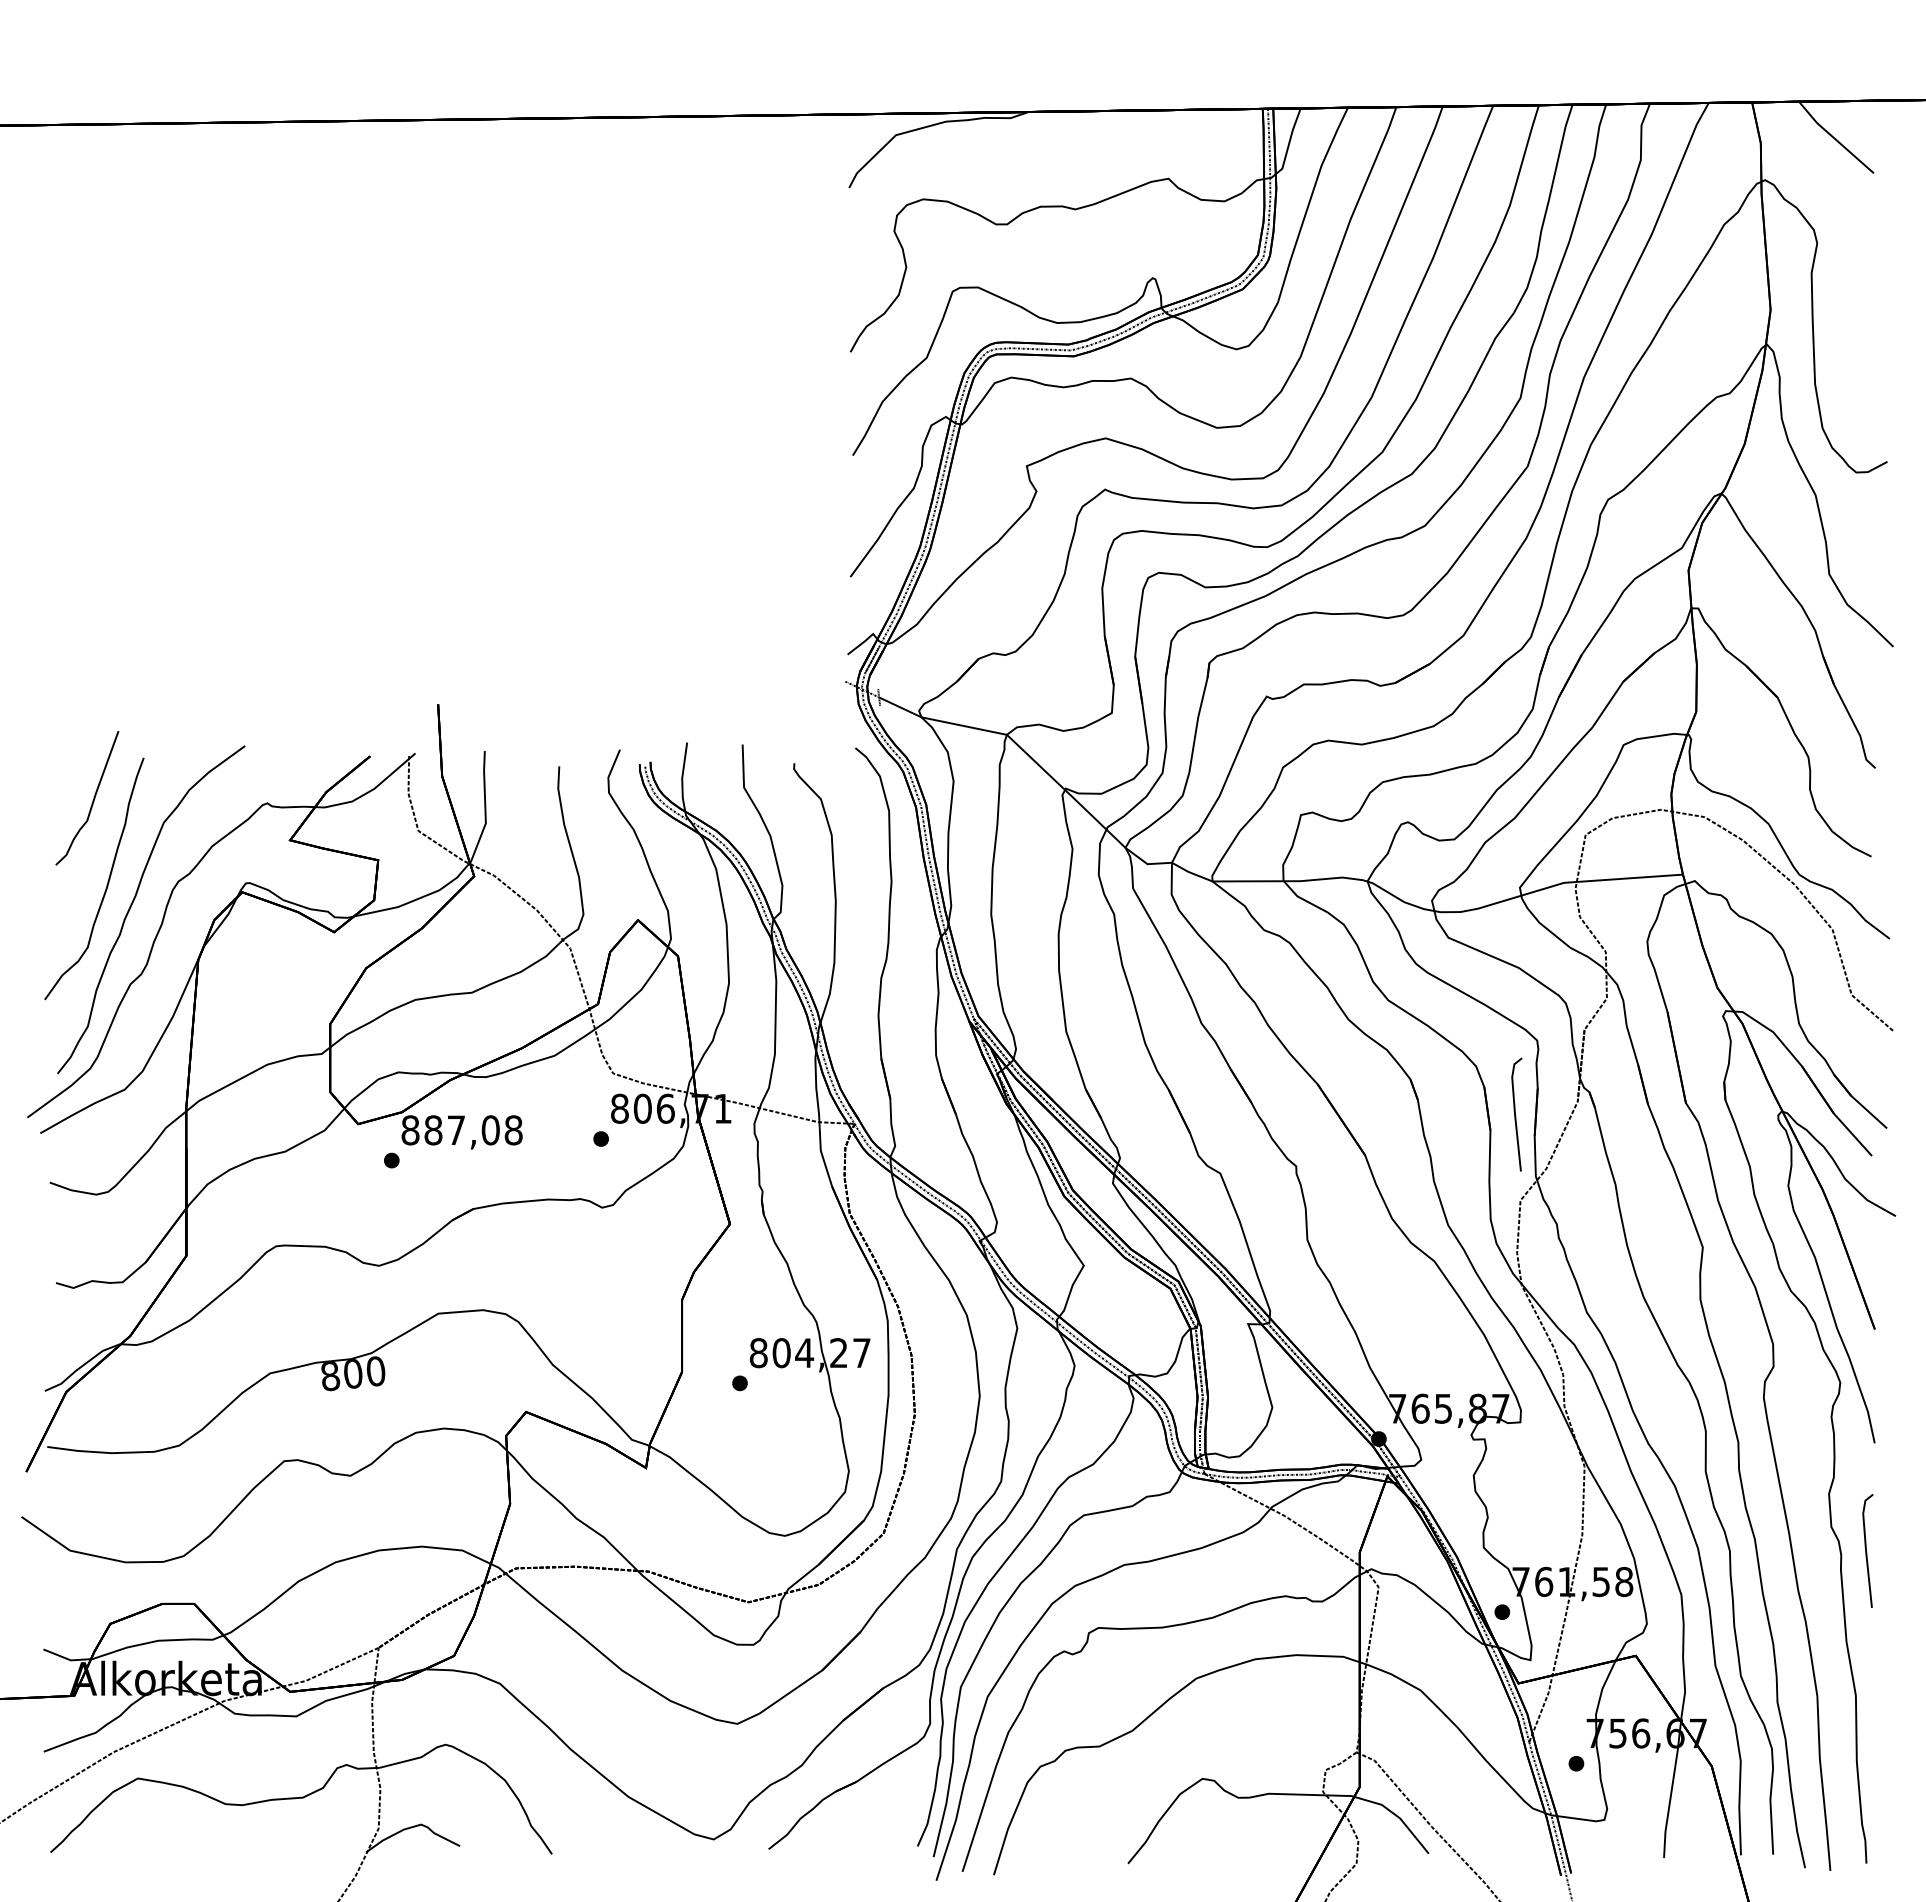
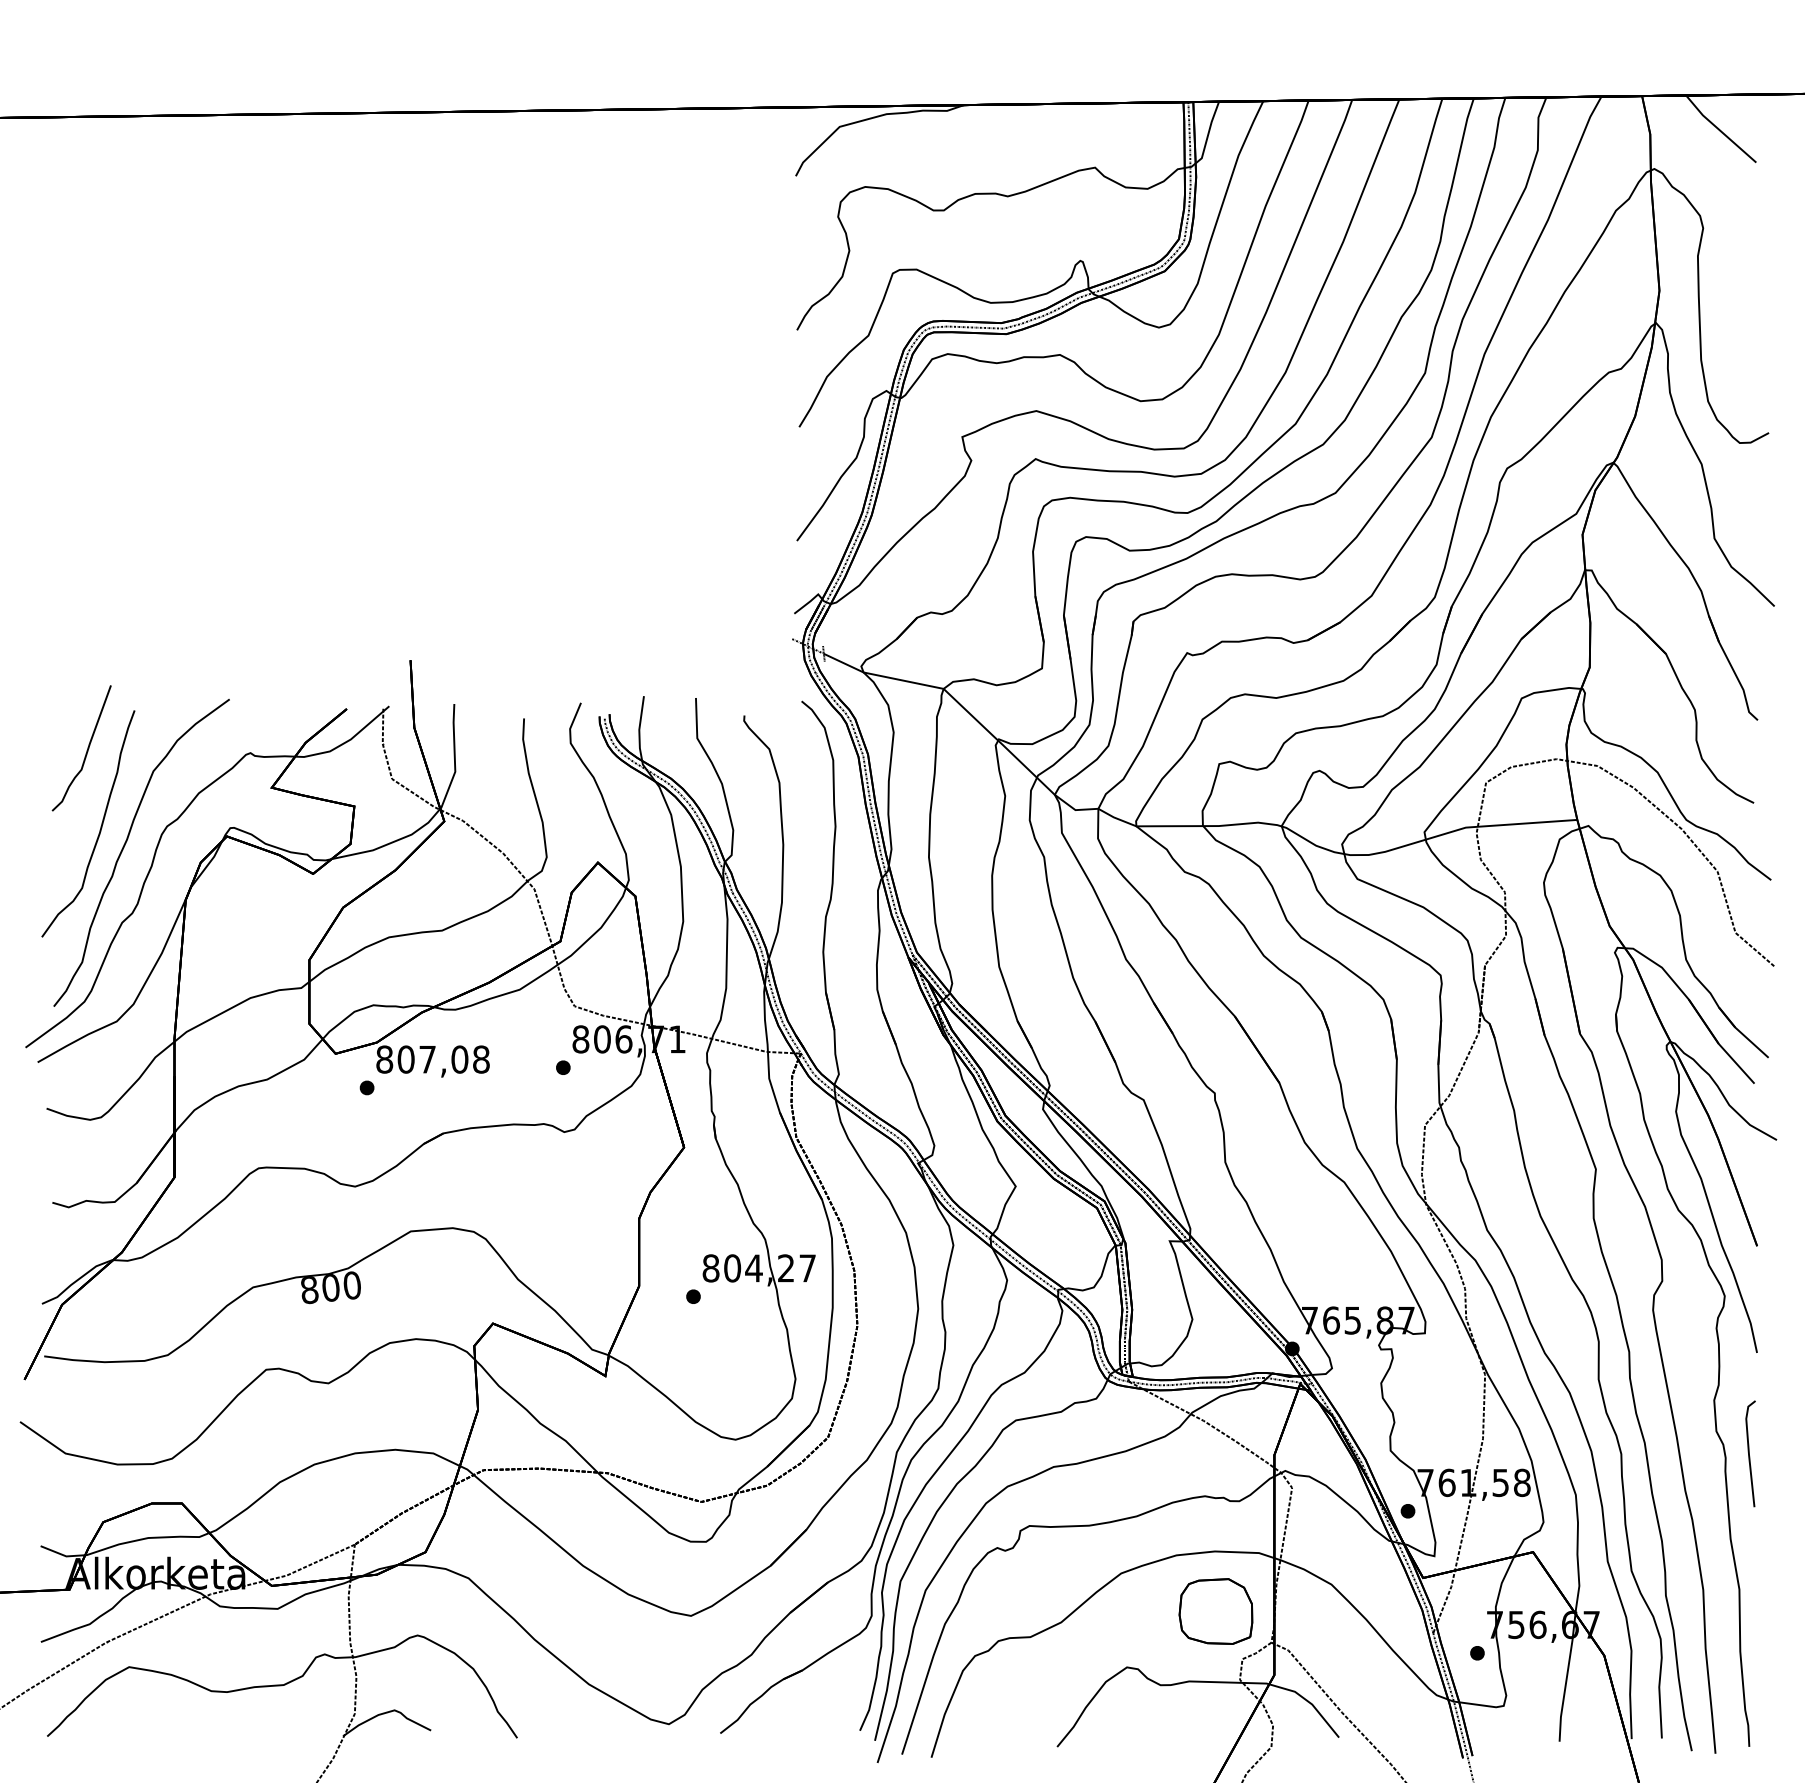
line: (1515, 1114) -> (1420, 1044), removed
text: (432, 1130) -> (405, 1059), 887,08 -> 807,08
part: (1296, 1719) -> (1215, 1611), added

